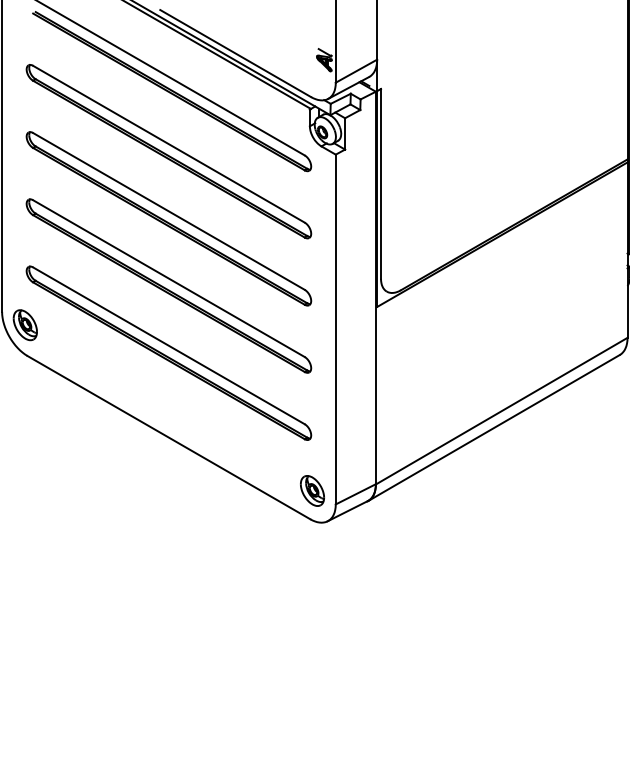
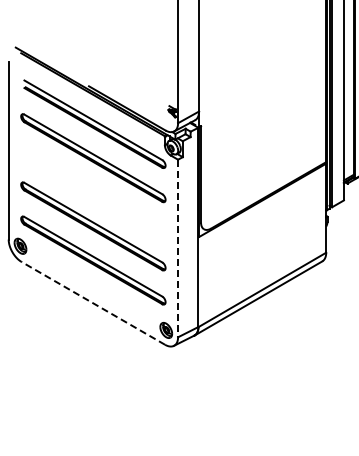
part: (169, 219) -> (93, 192), removed
line: (336, 329) -> (178, 248), solid -> dashed
line: (169, 437) -> (93, 303), solid -> dashed

